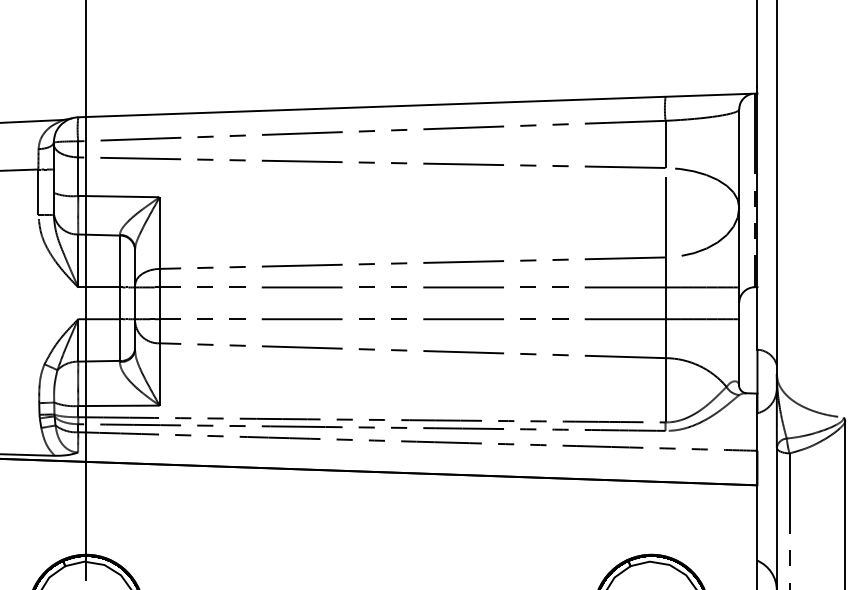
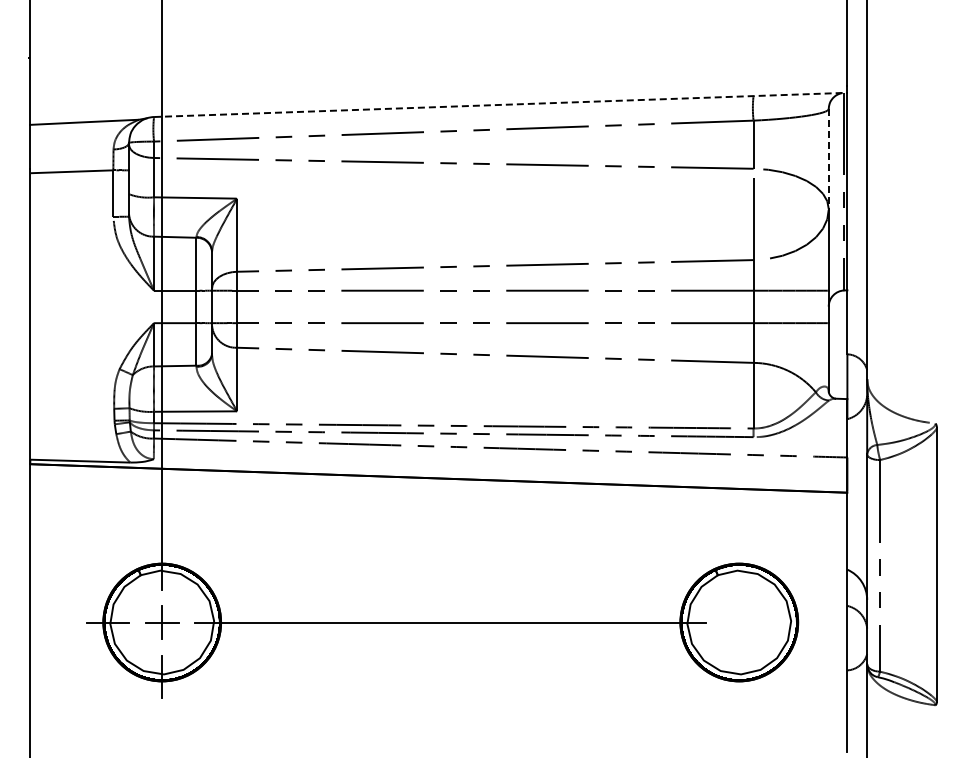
line: (417, 105) -> (500, 104), solid -> dashed
line: (738, 157) -> (828, 158), solid -> dashed

